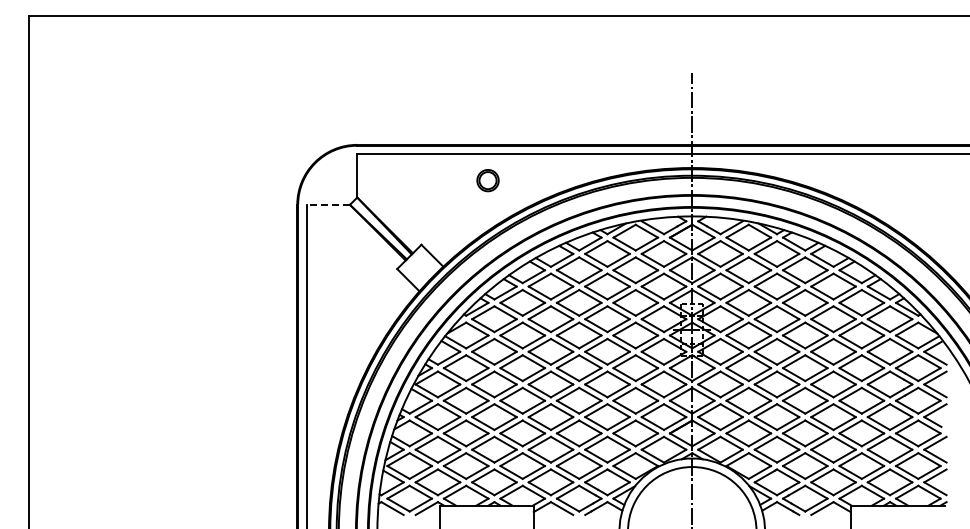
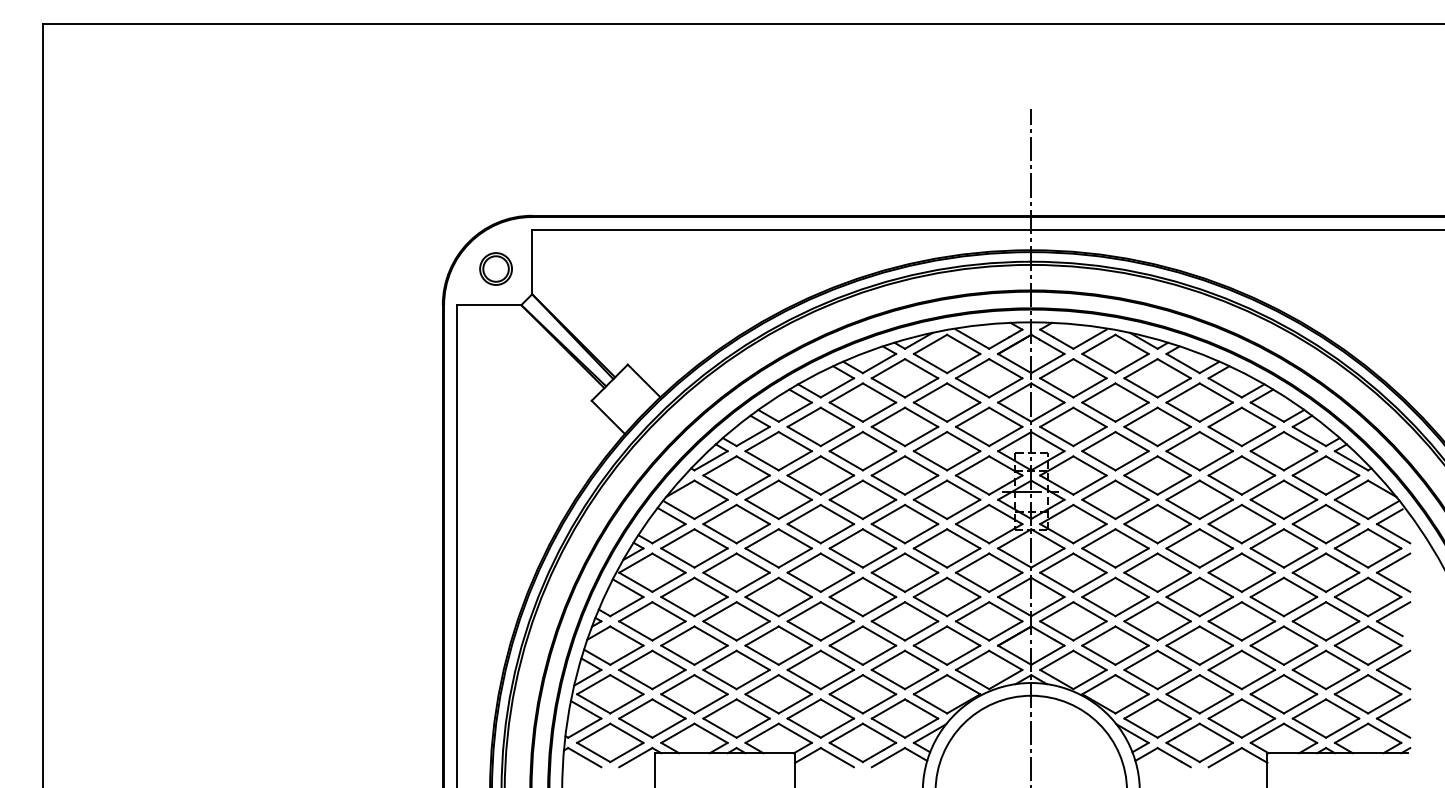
part: (487, 180) -> (495, 268), moved
line: (328, 204) -> (489, 304), dashed -> solid

